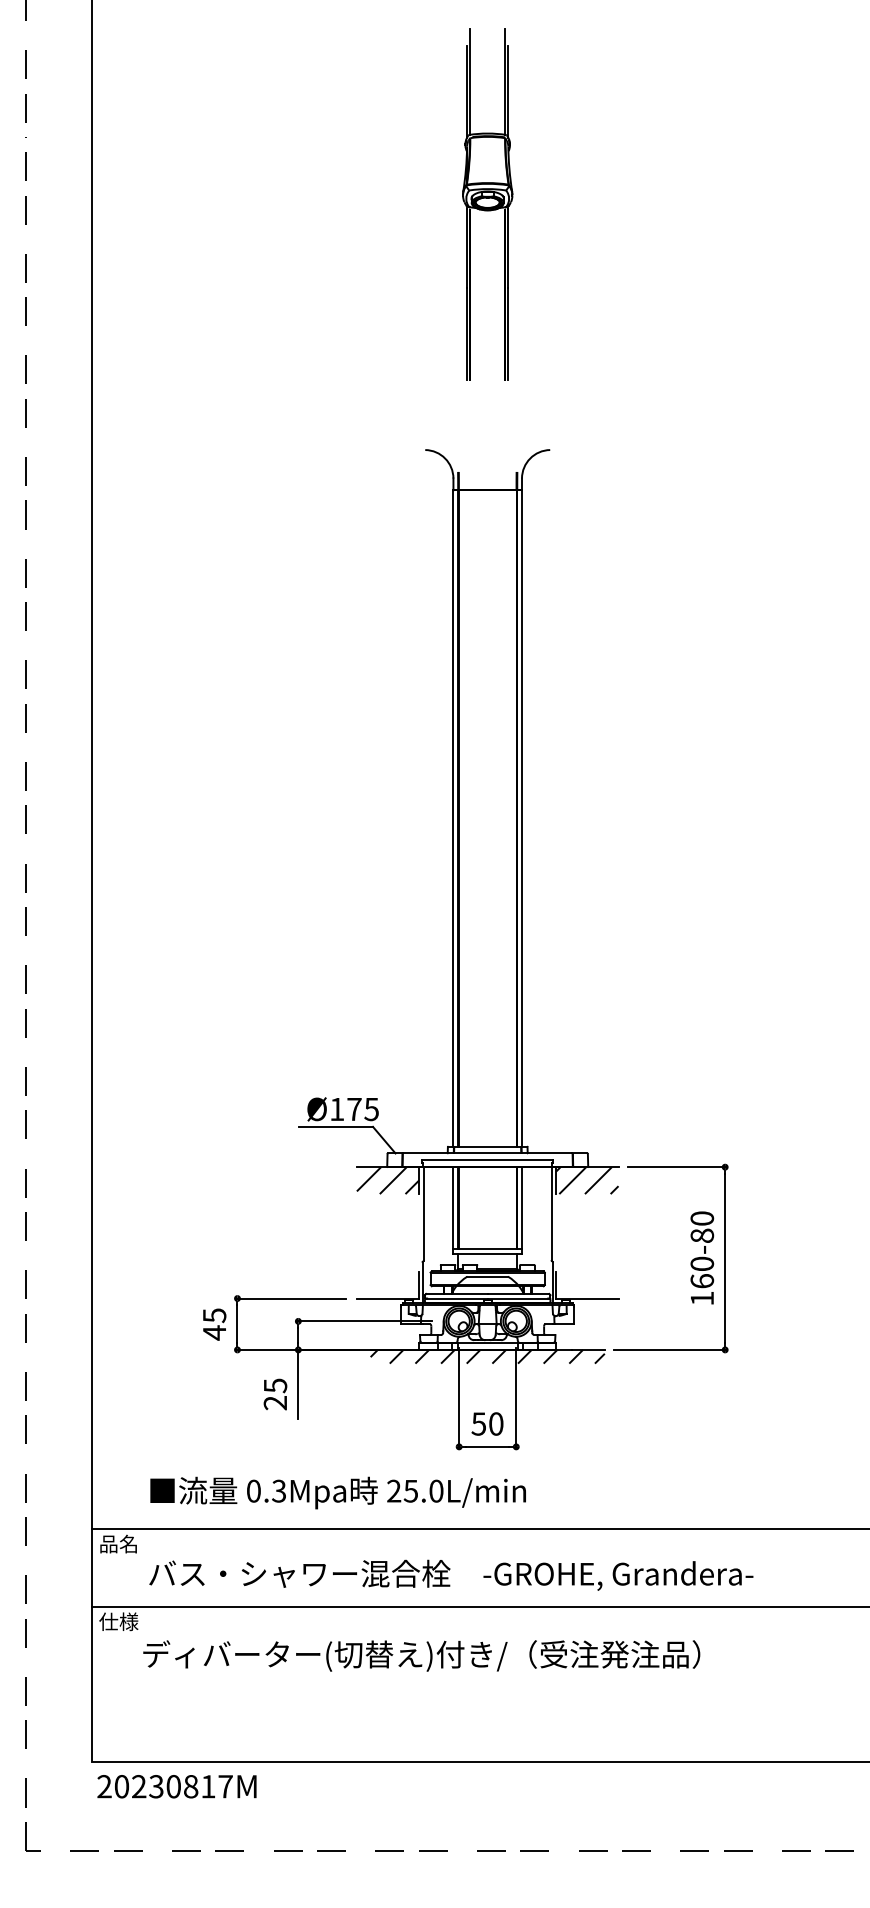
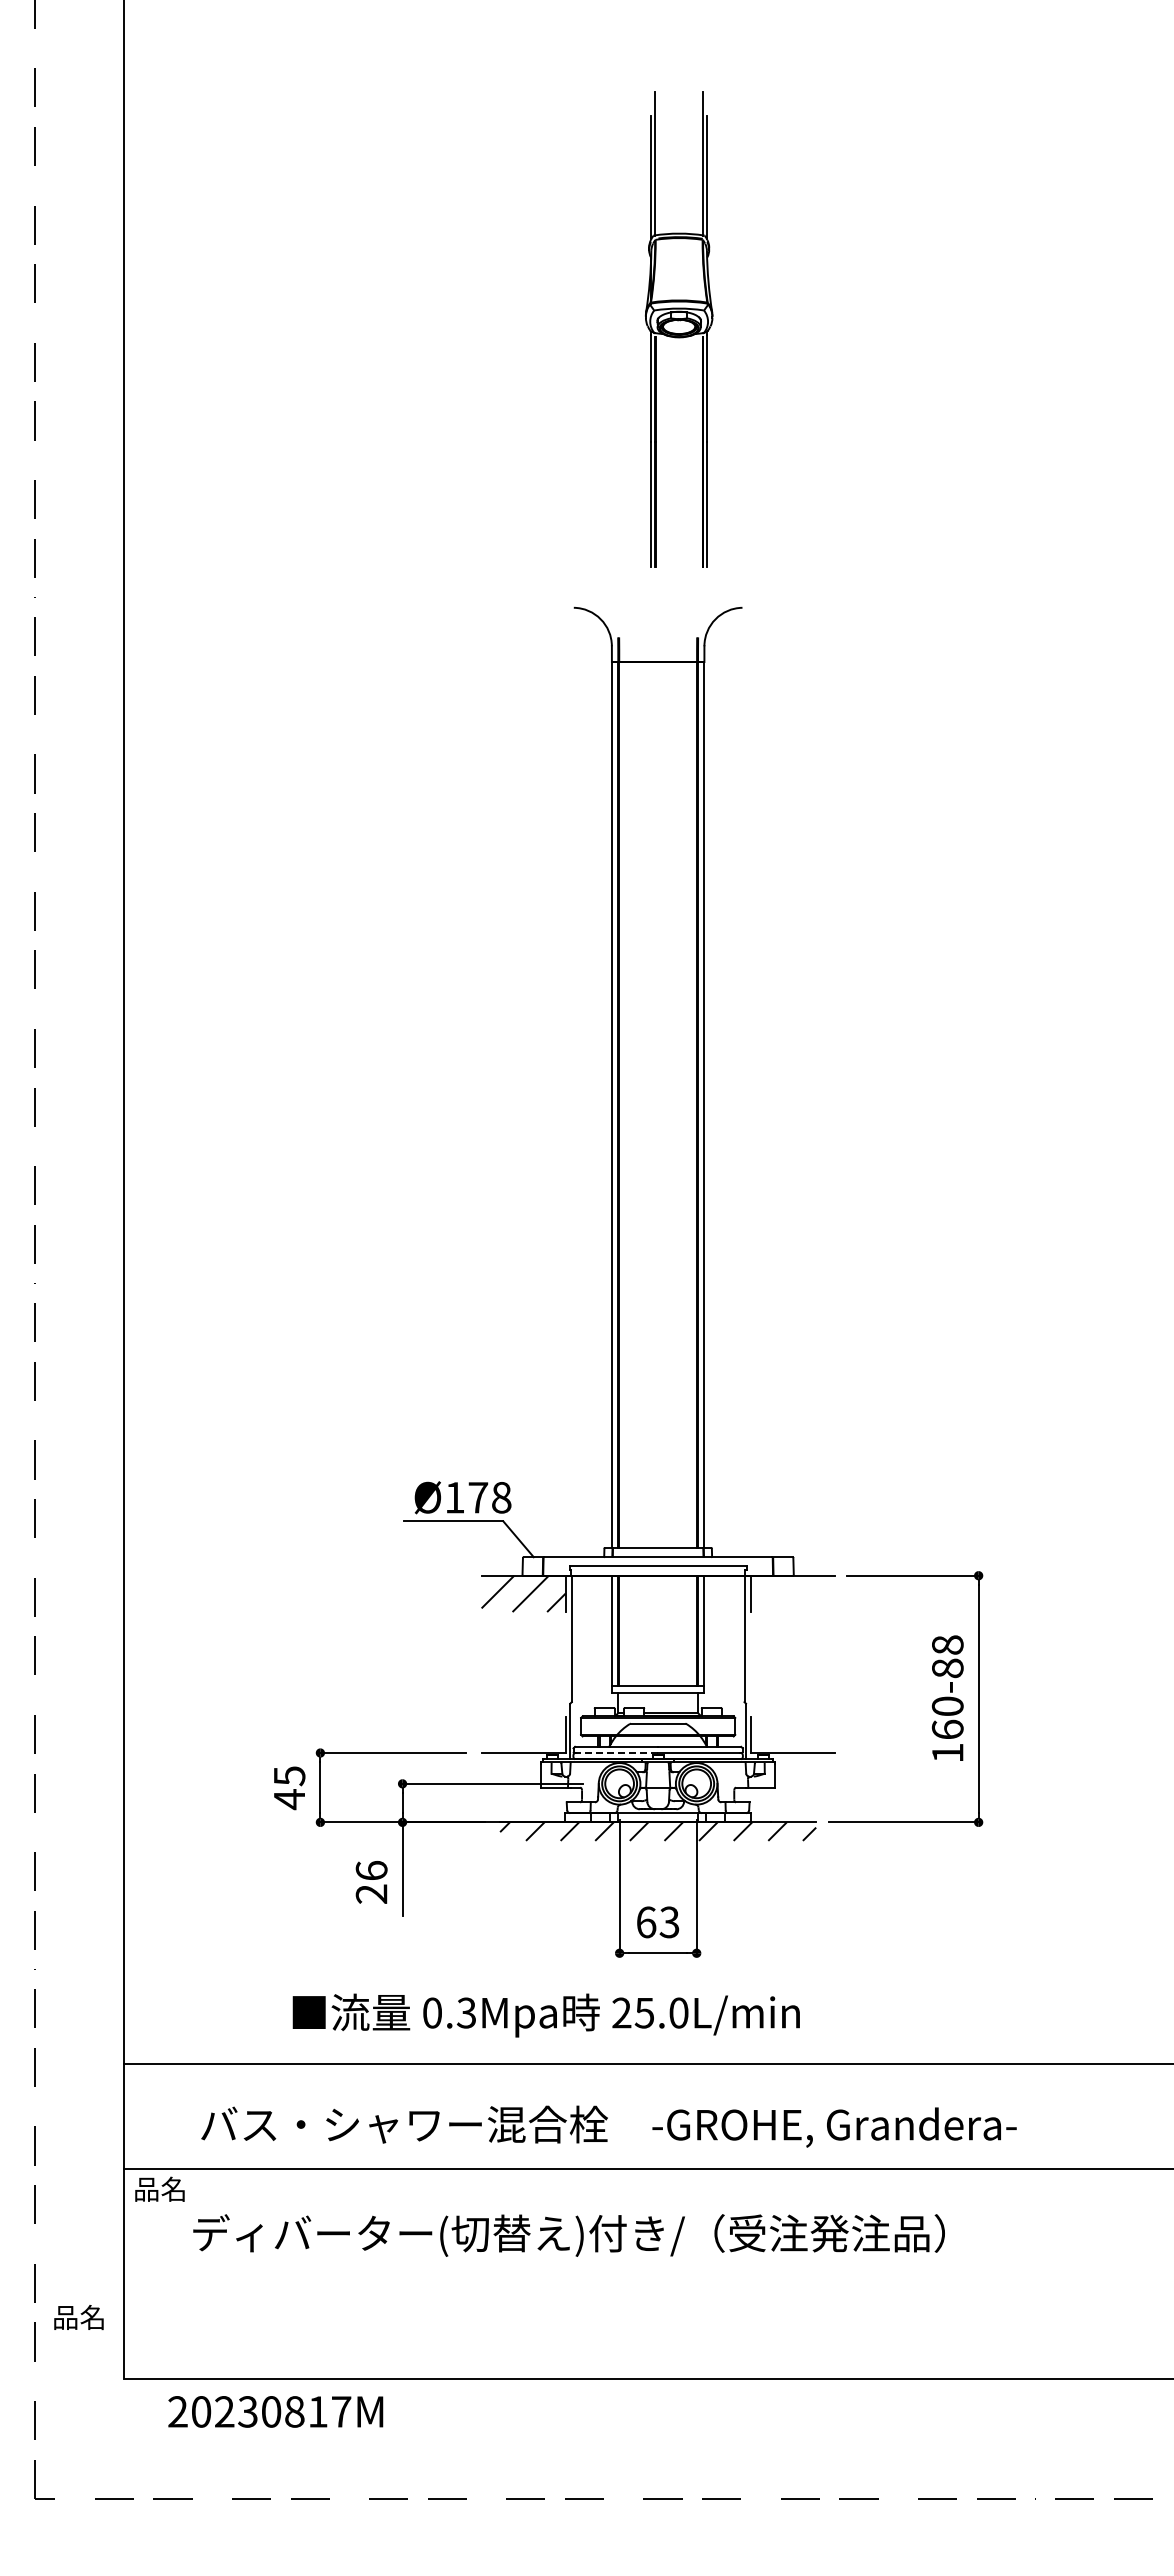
part: (487, 204) -> (679, 329), moved
text: (371, 1109) -> (501, 1497), Ø175 -> Ø178
hatch: (587, 1180) -> (792, 1593), removed
text: (702, 1218) -> (947, 1644), 160-80 -> 160-88
line: (456, 1298) -> (616, 1753), solid -> dashed
text: (275, 1385) -> (371, 1870), 25 -> 26
text: (487, 1424) -> (657, 1922), 50 -> 63
text: (337, 1493) -> (545, 2015), moved
text: (118, 1544) -> (78, 2317), moved
text: (119, 1621) -> (160, 2188), 仕様 -> 品名
text: (176, 1786) -> (275, 2411), moved

